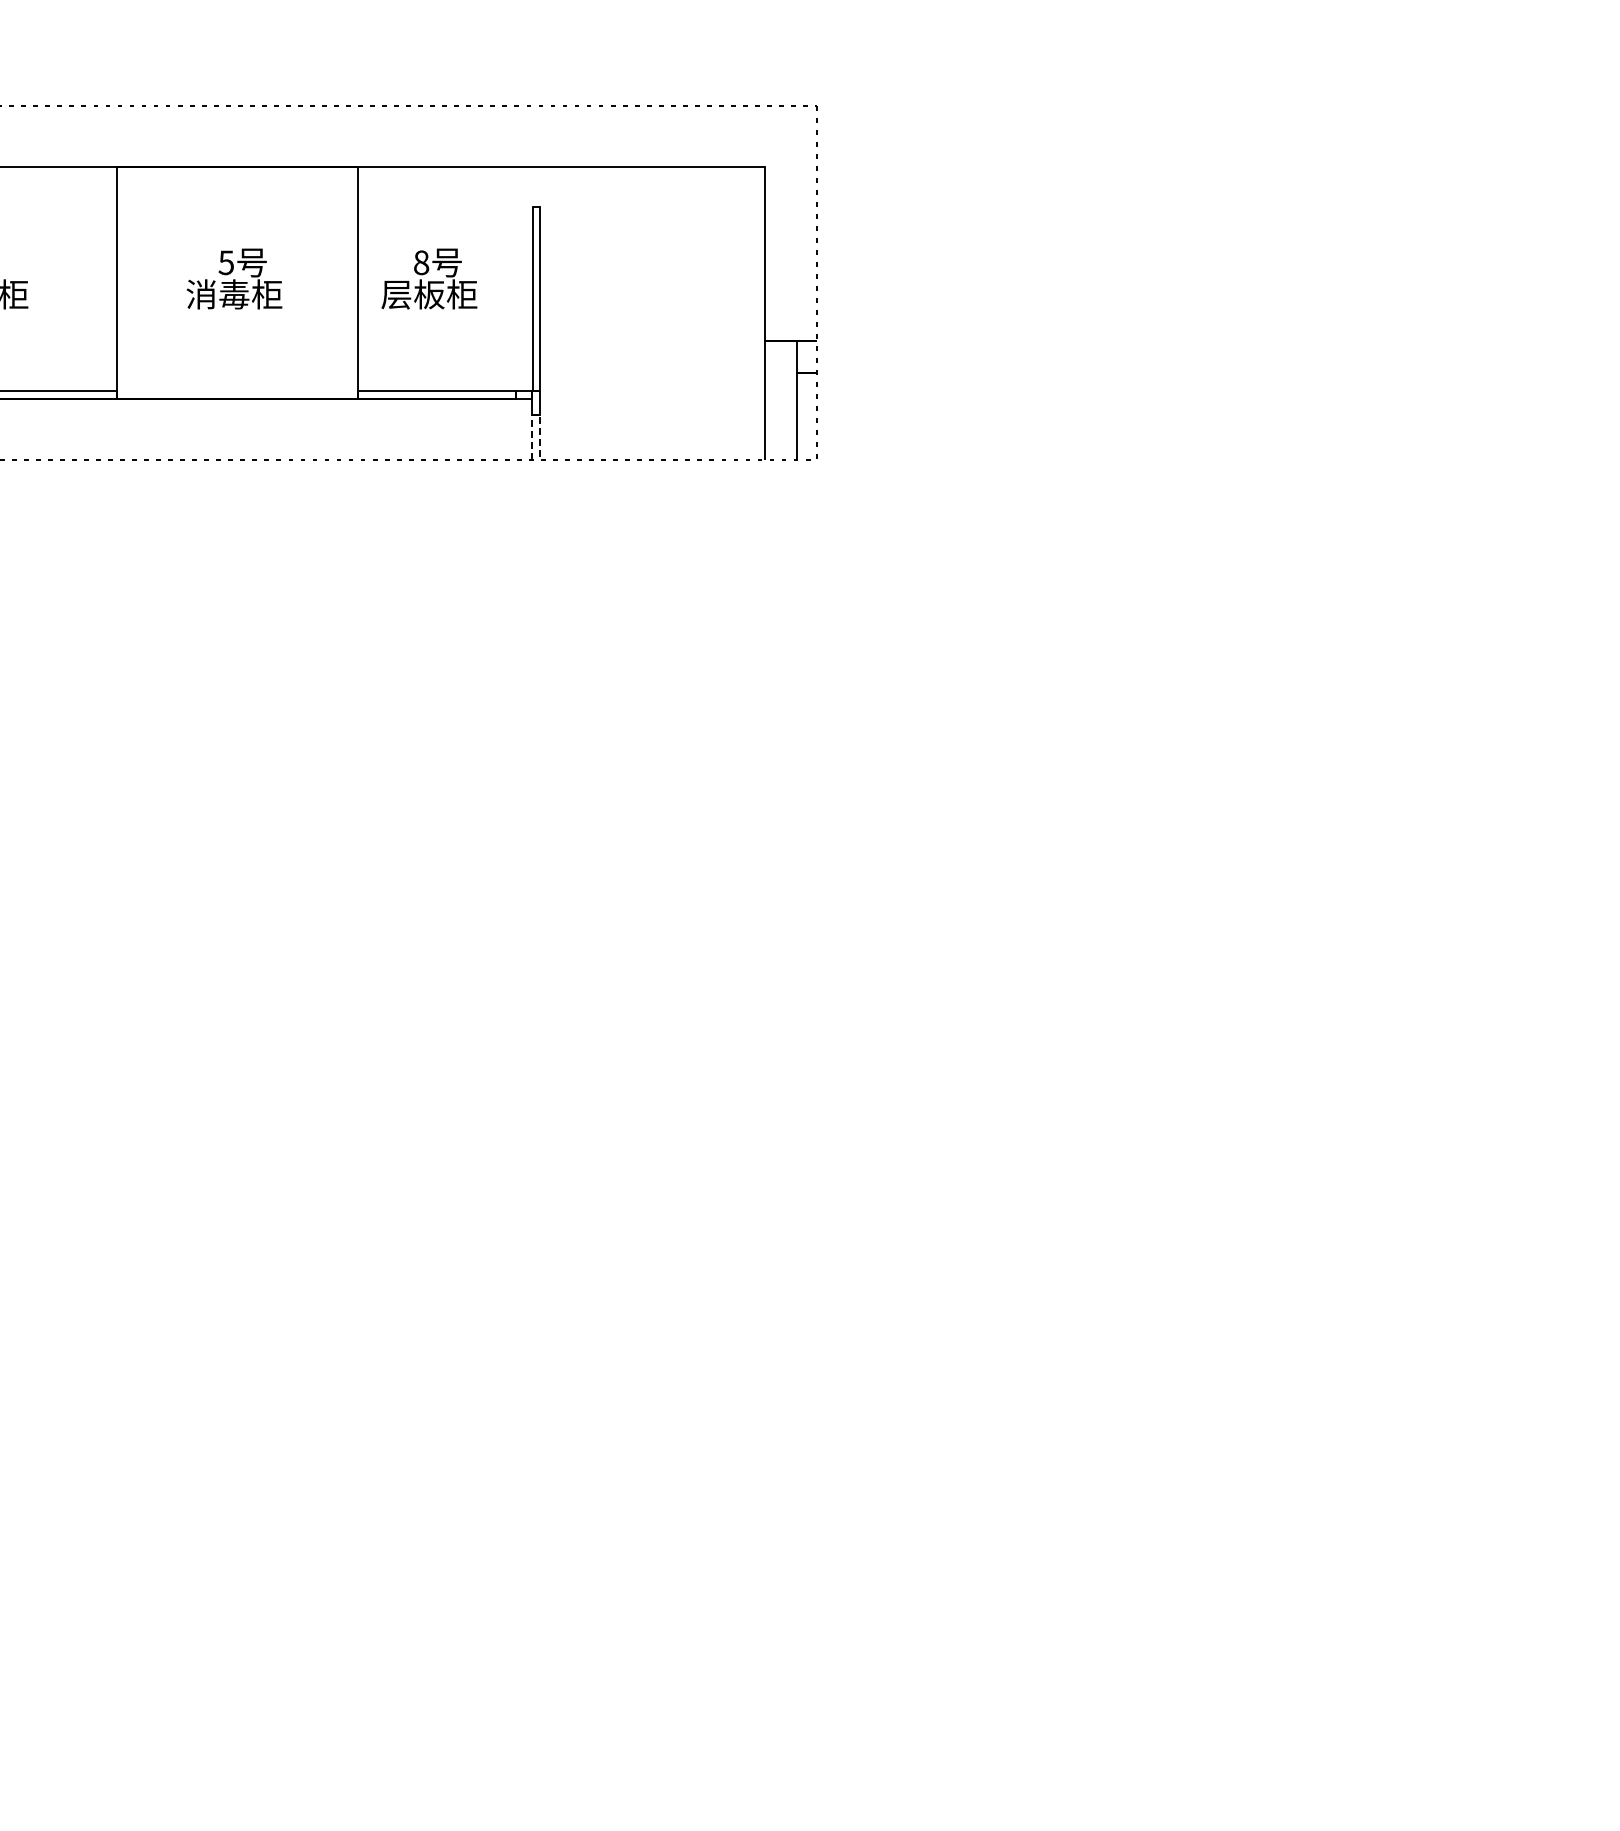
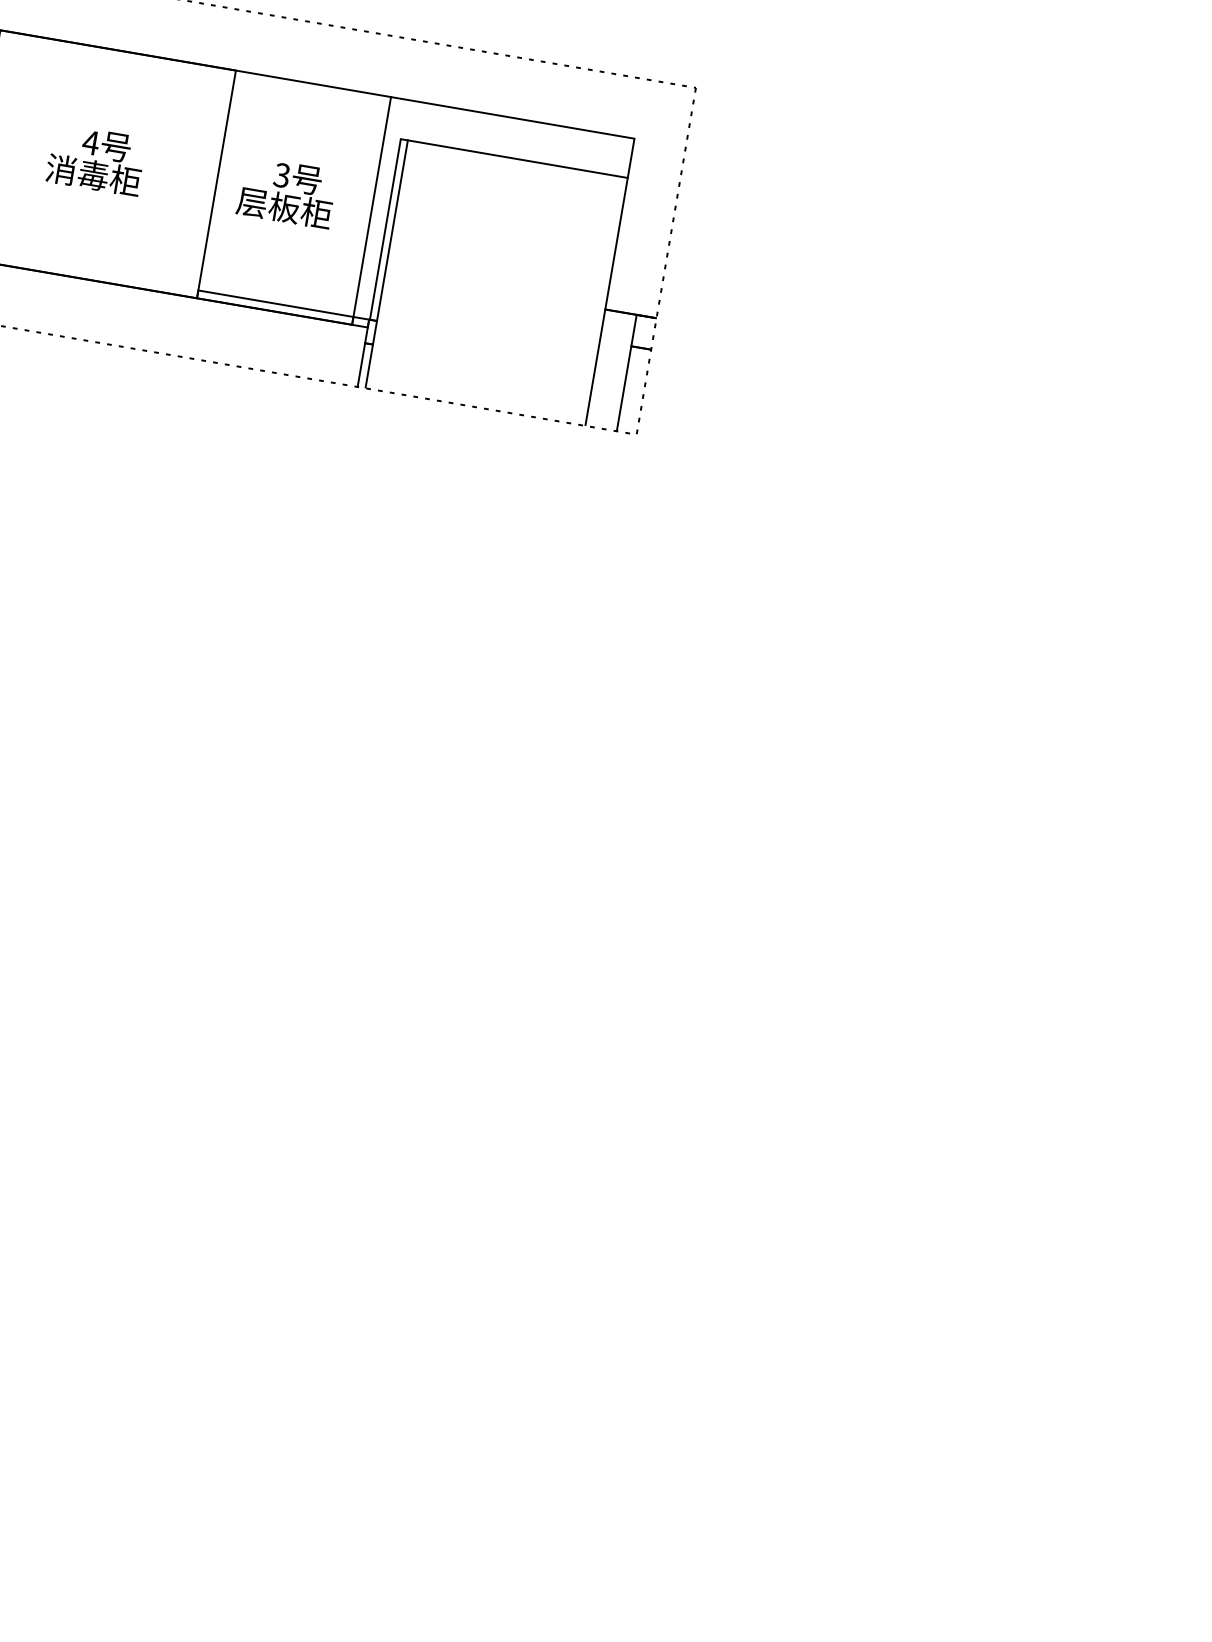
line: (652, 206) -> (517, 159), added
text: (226, 262) -> (91, 142), 5 -> 4
text: (421, 262) -> (282, 175), 8 -> 3
line: (516, 278) -> (372, 206), added
line: (536, 415) -> (369, 344), dashed -> solid

